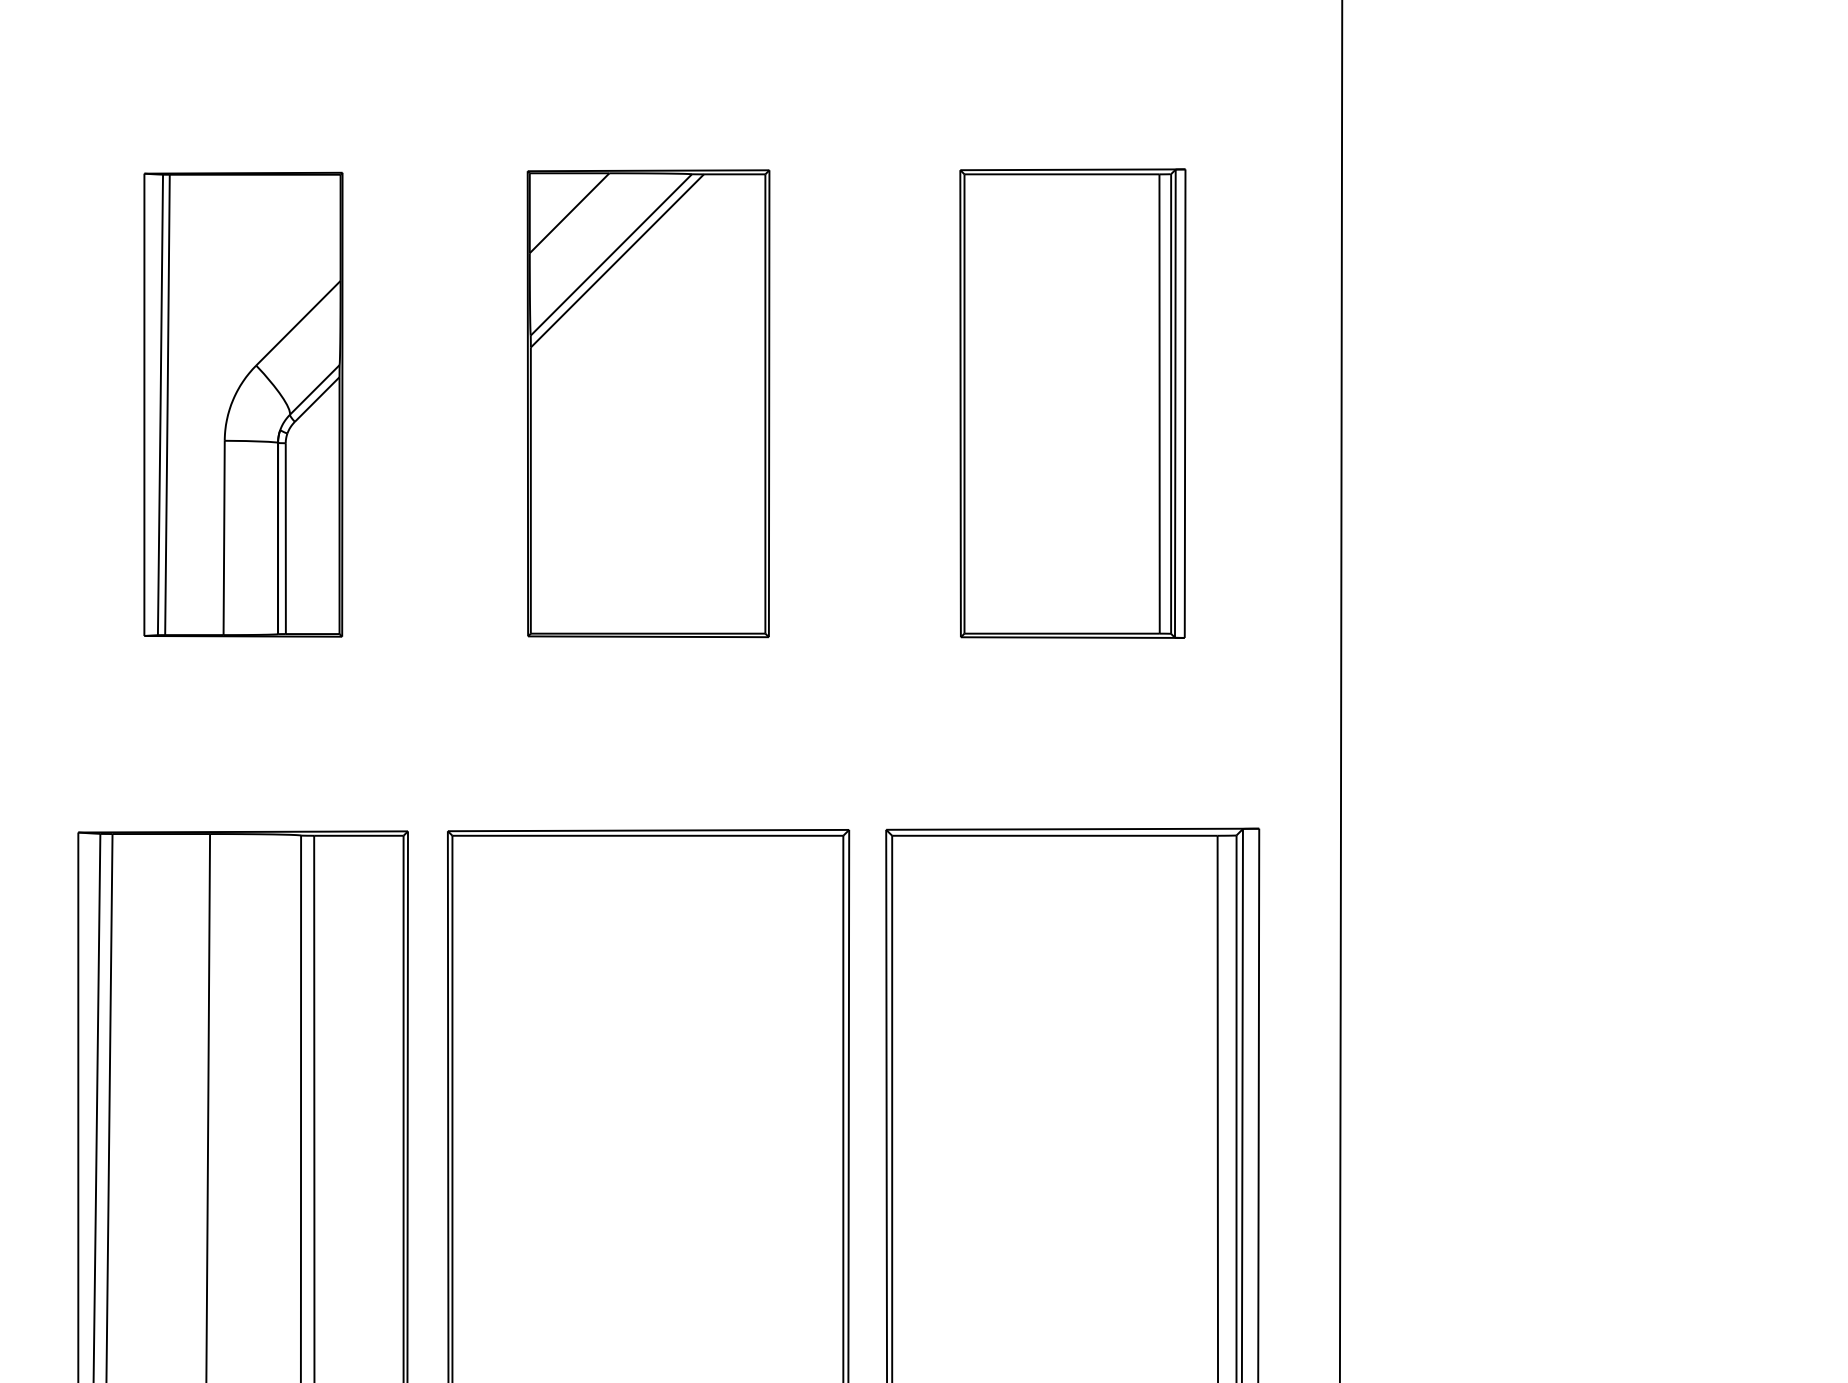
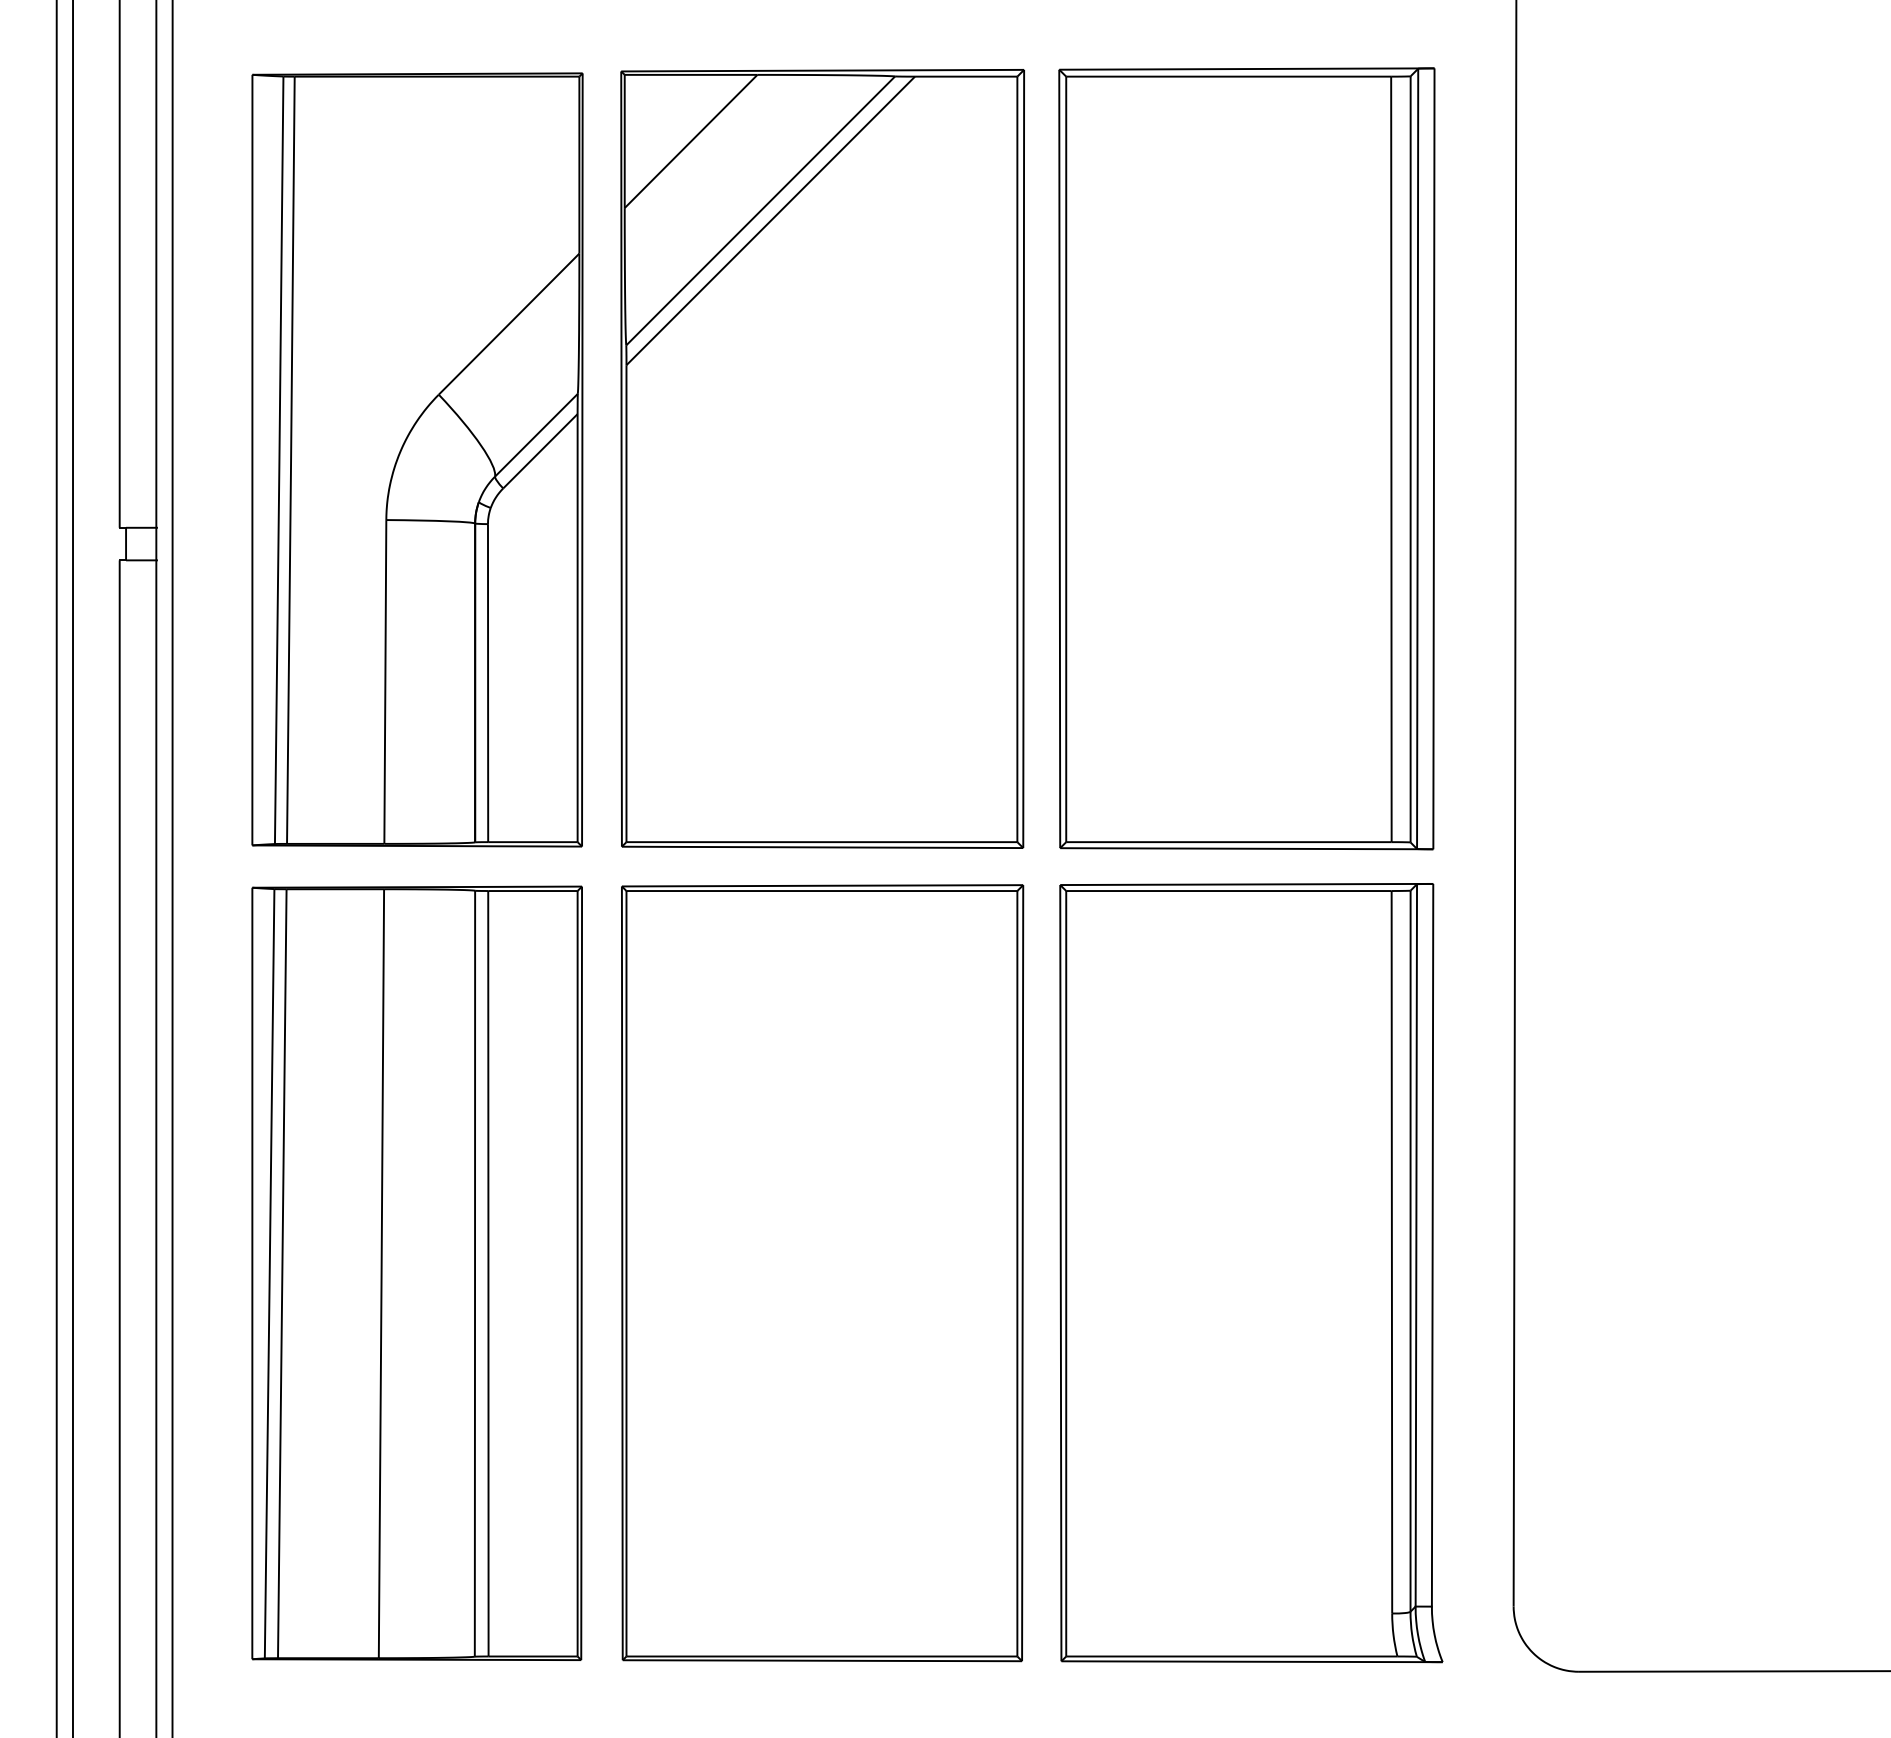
part: (648, 403) -> (822, 458), size x1.67
part: (1072, 403) -> (1246, 458), size x1.67
part: (243, 404) -> (417, 459), size x1.67

